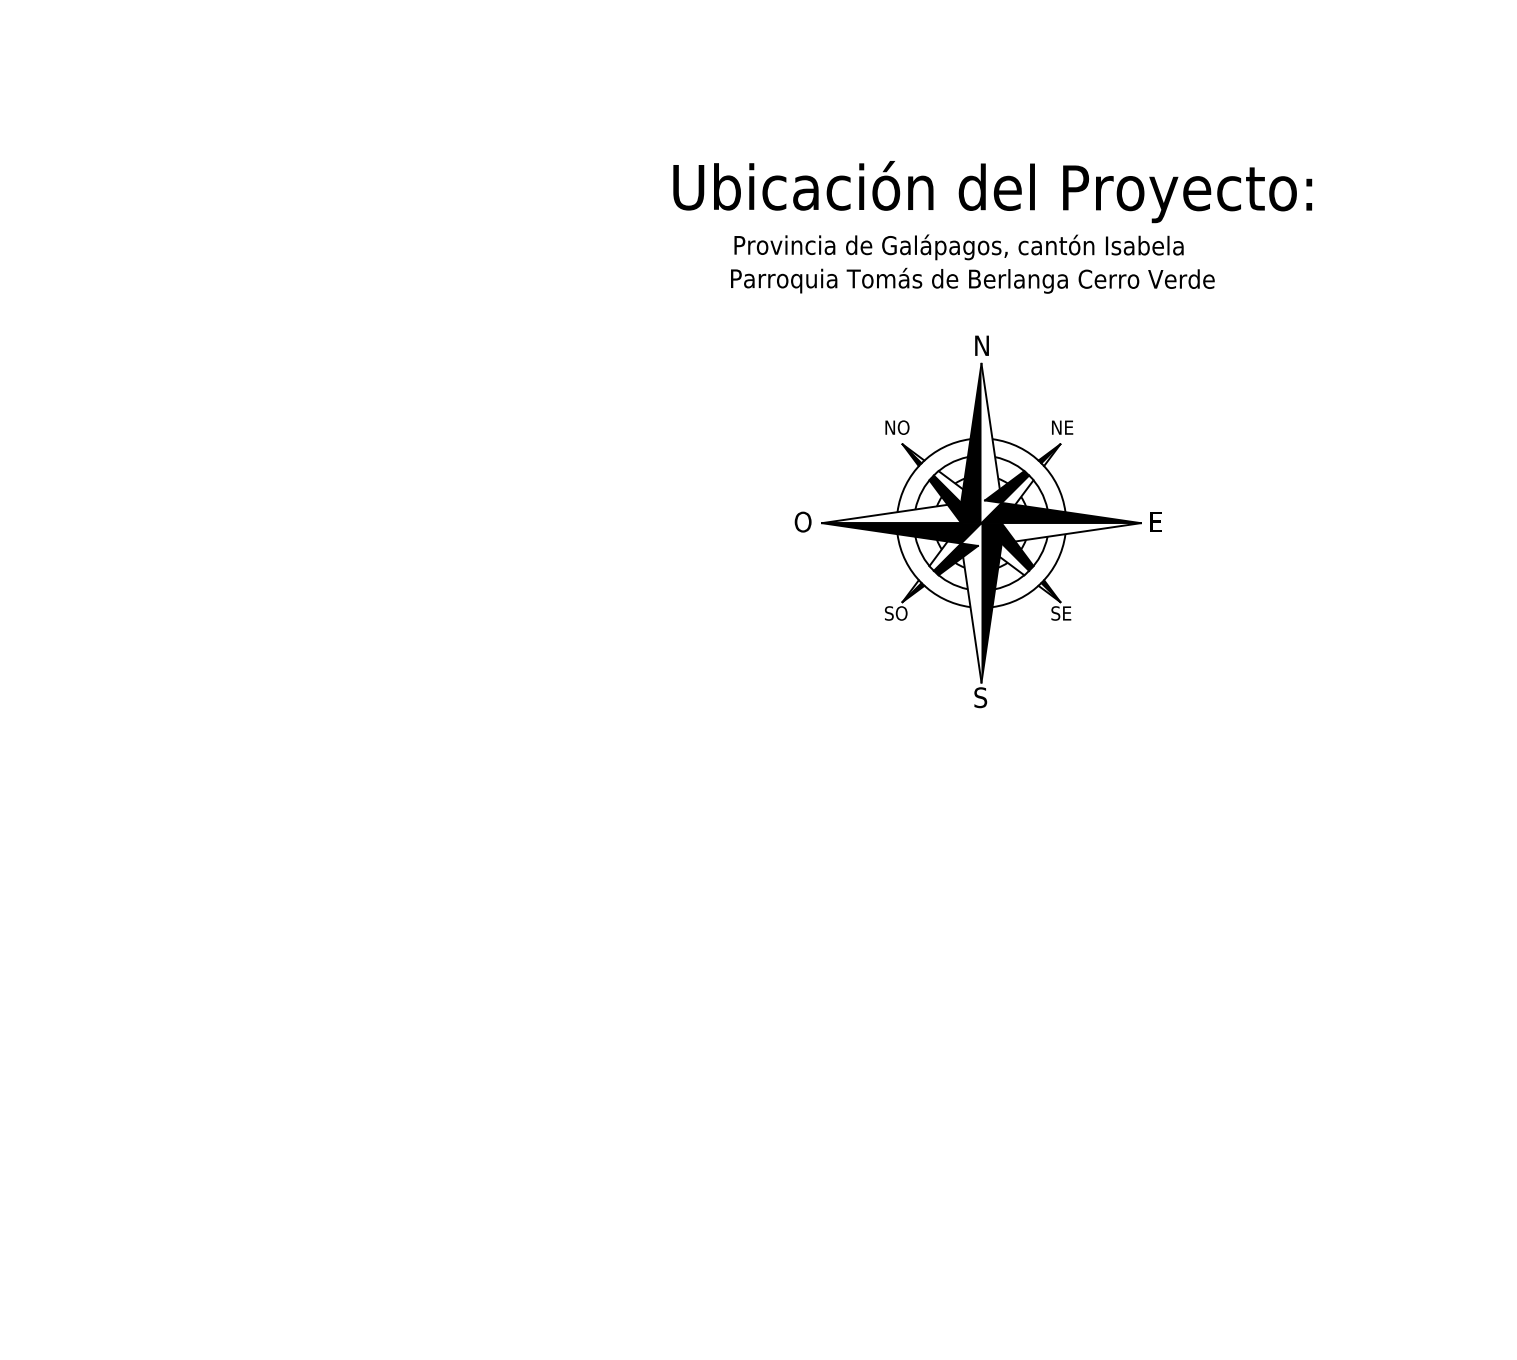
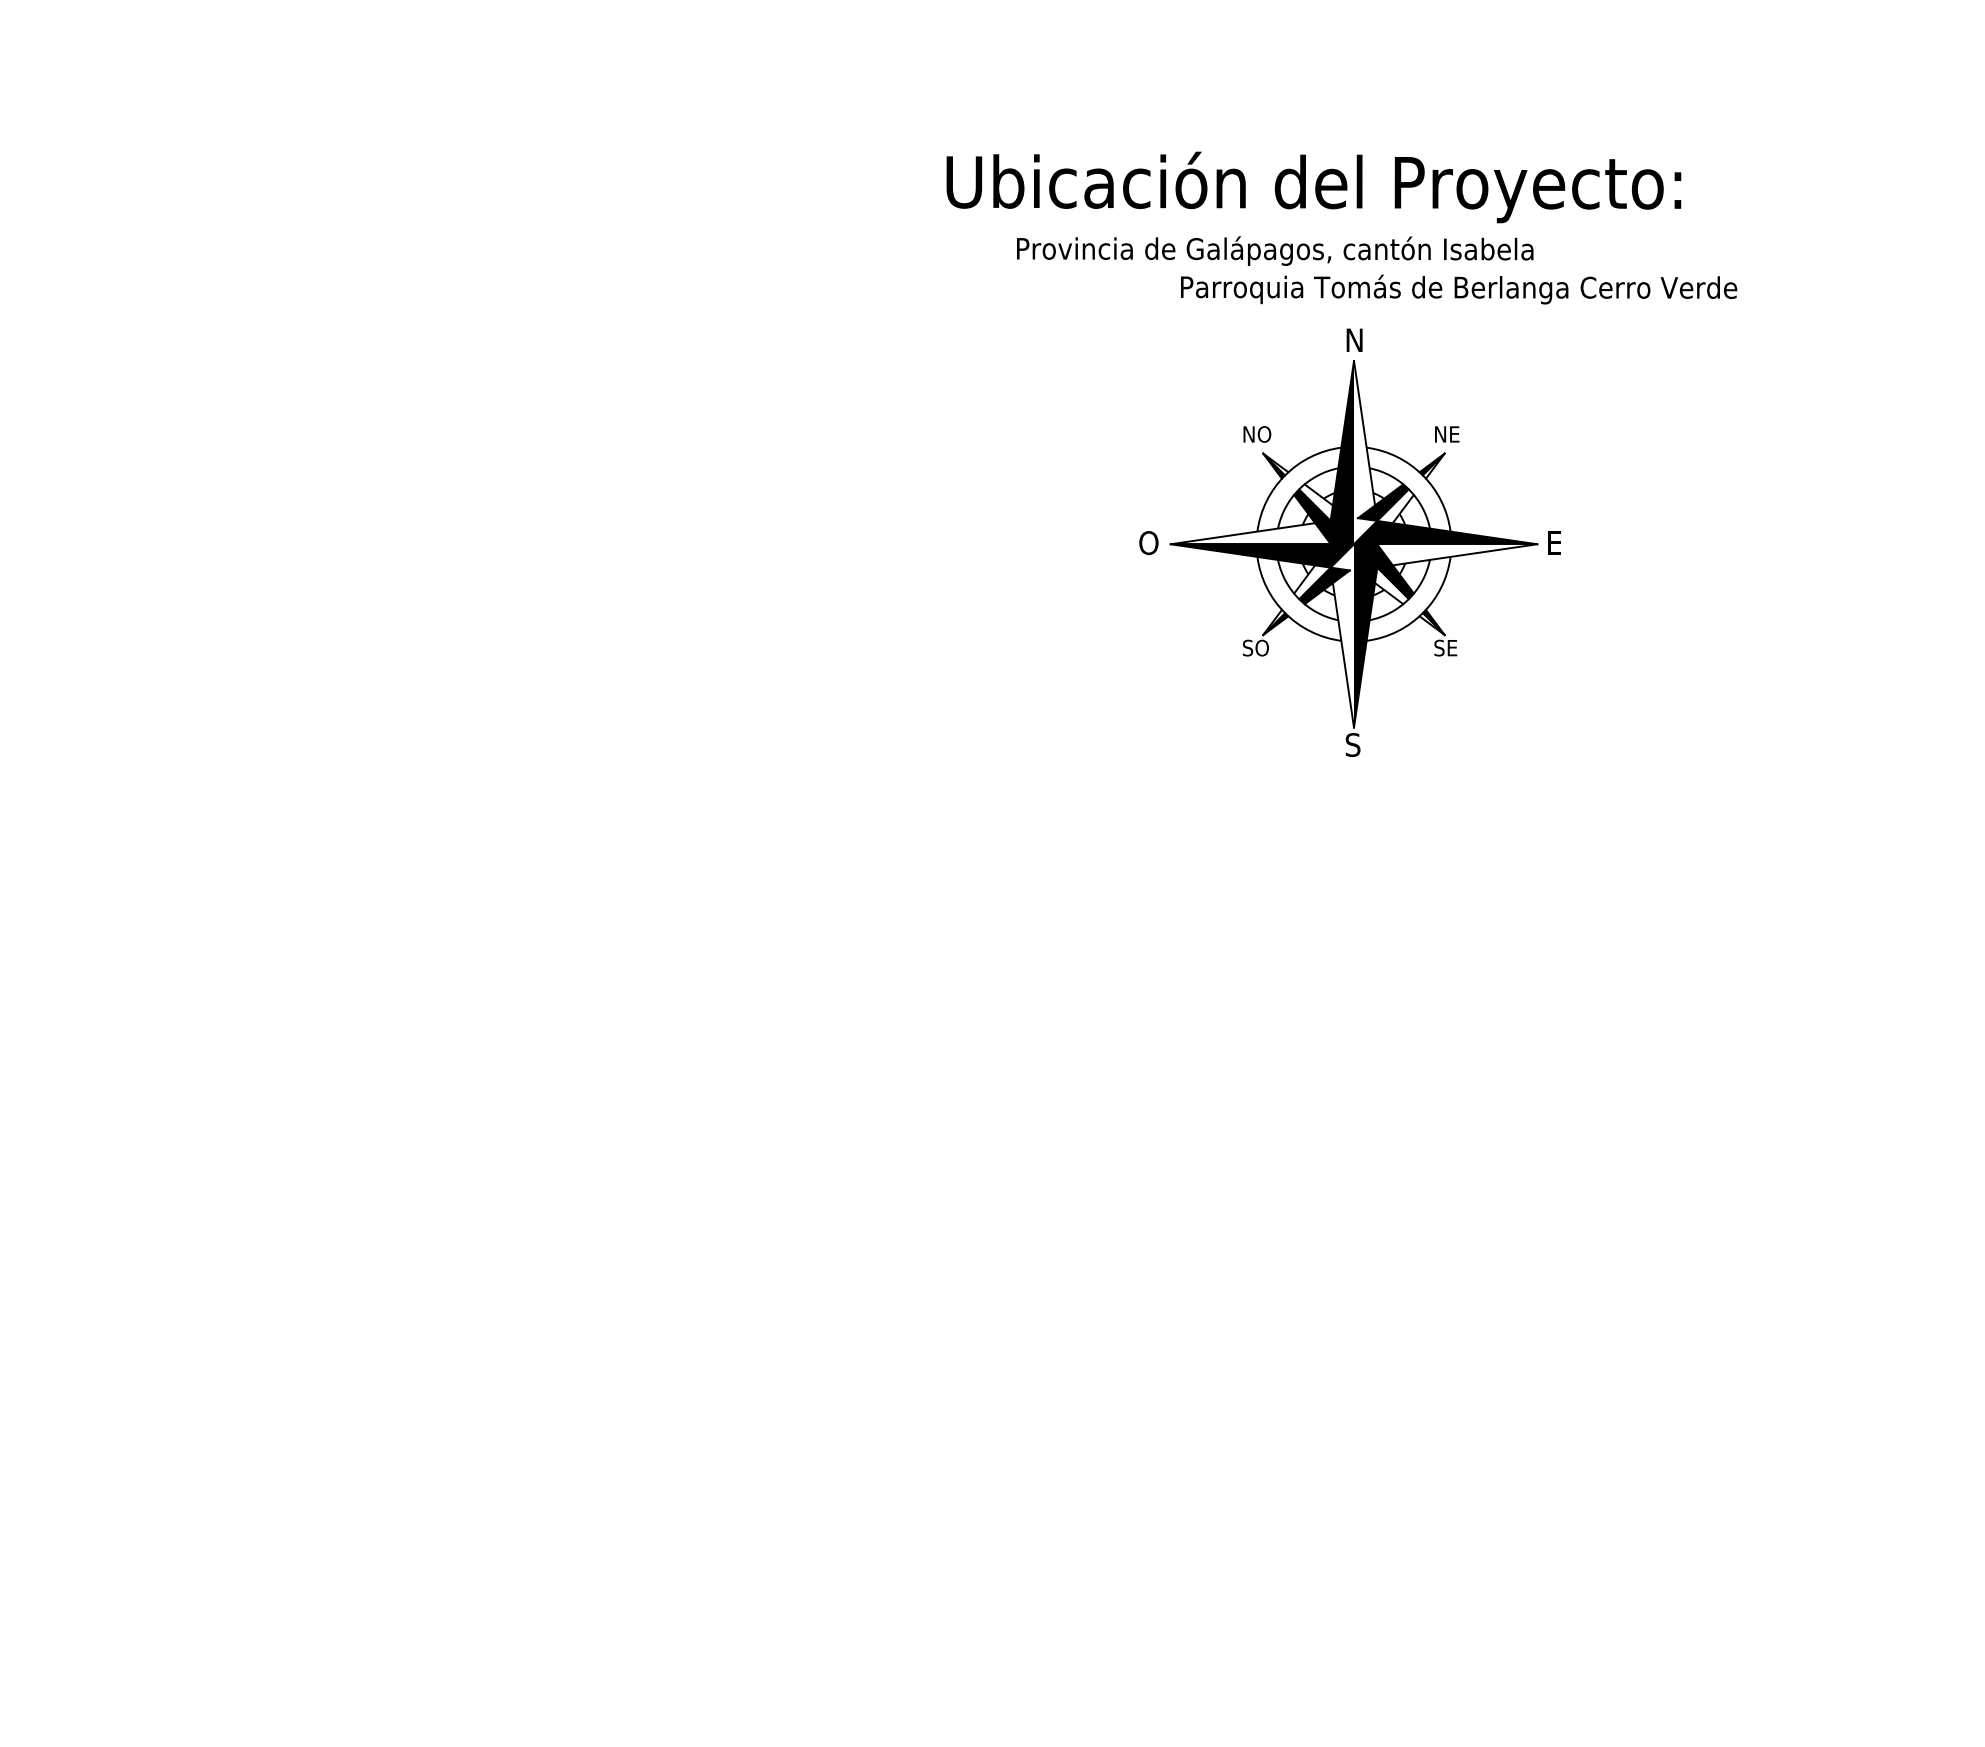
text: (973, 280) -> (1459, 289), moved
part: (977, 521) -> (1349, 542), moved

